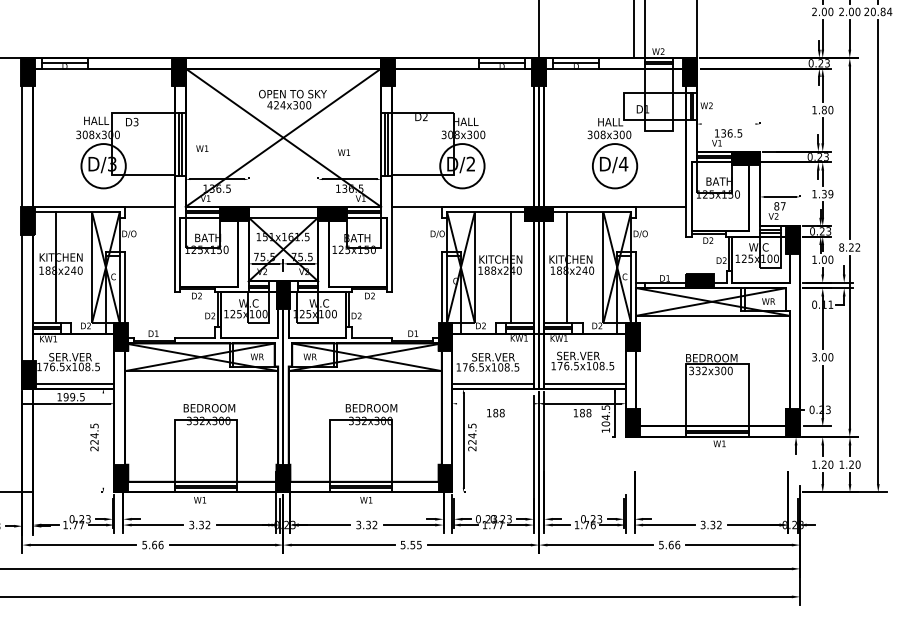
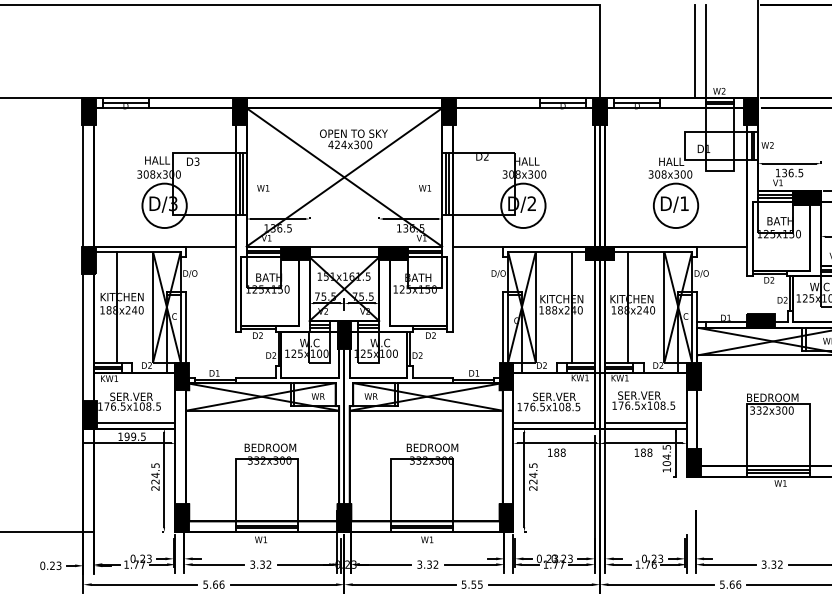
line: (728, 124) -> (789, 164), added
text: (344, 152) -> (425, 188), moved
text: (623, 163) -> (684, 203), D/4 -> D/1
line: (495, 403) -> (556, 443), added
line: (103, 440) -> (164, 480), added

